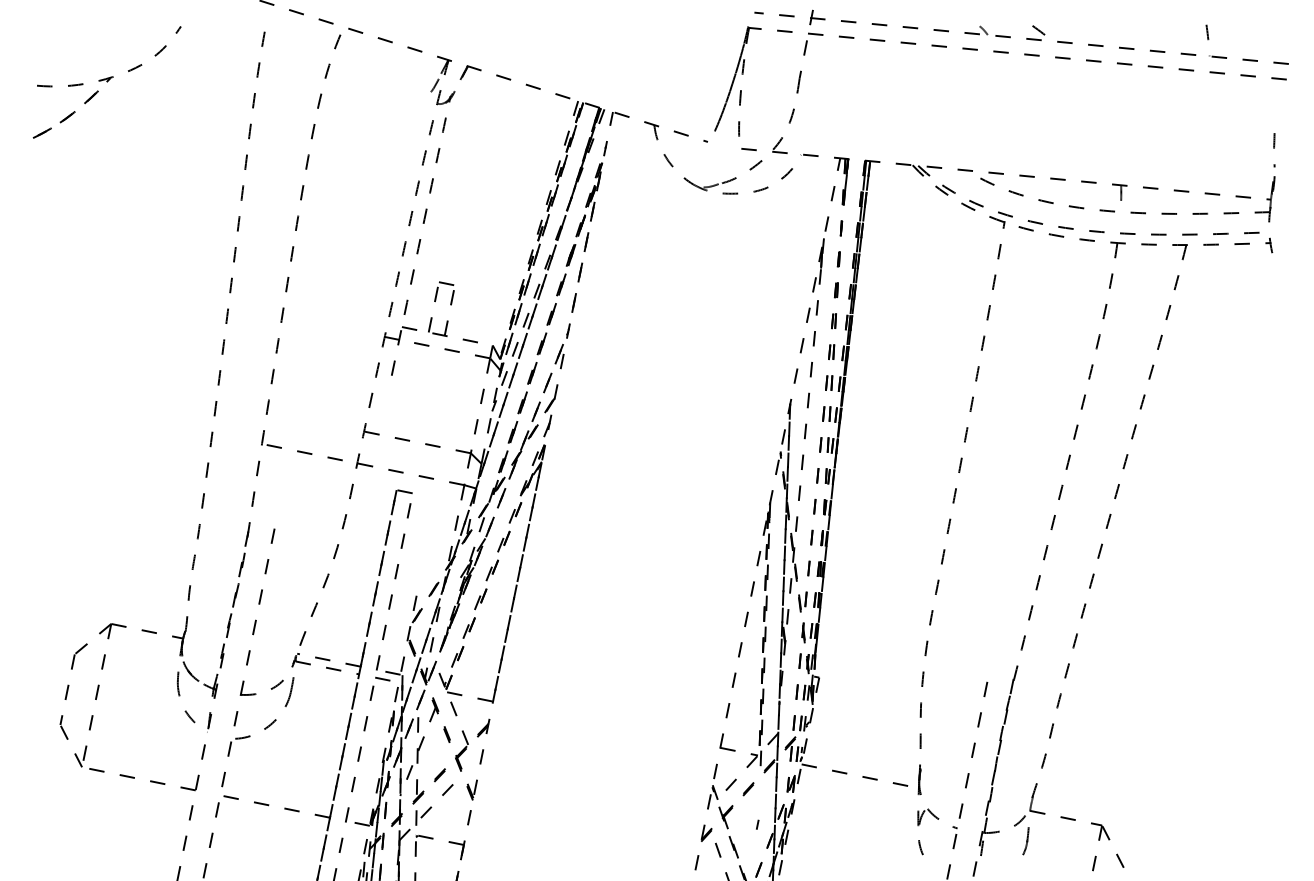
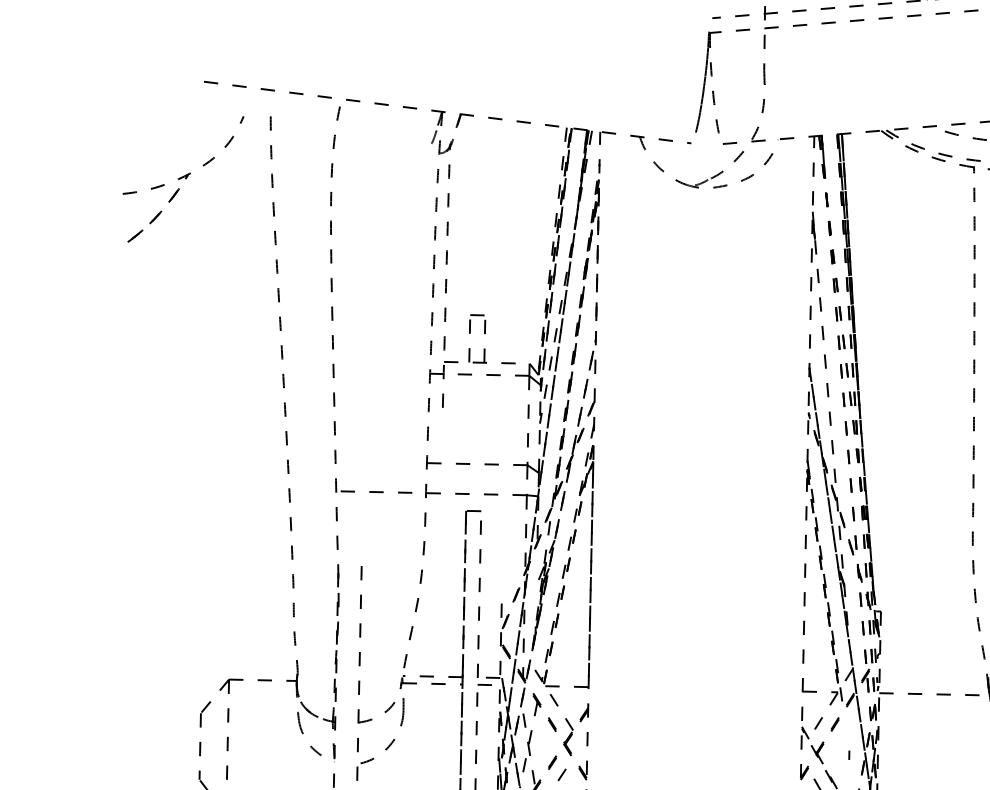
part: (106, 82) -> (185, 179), moved

